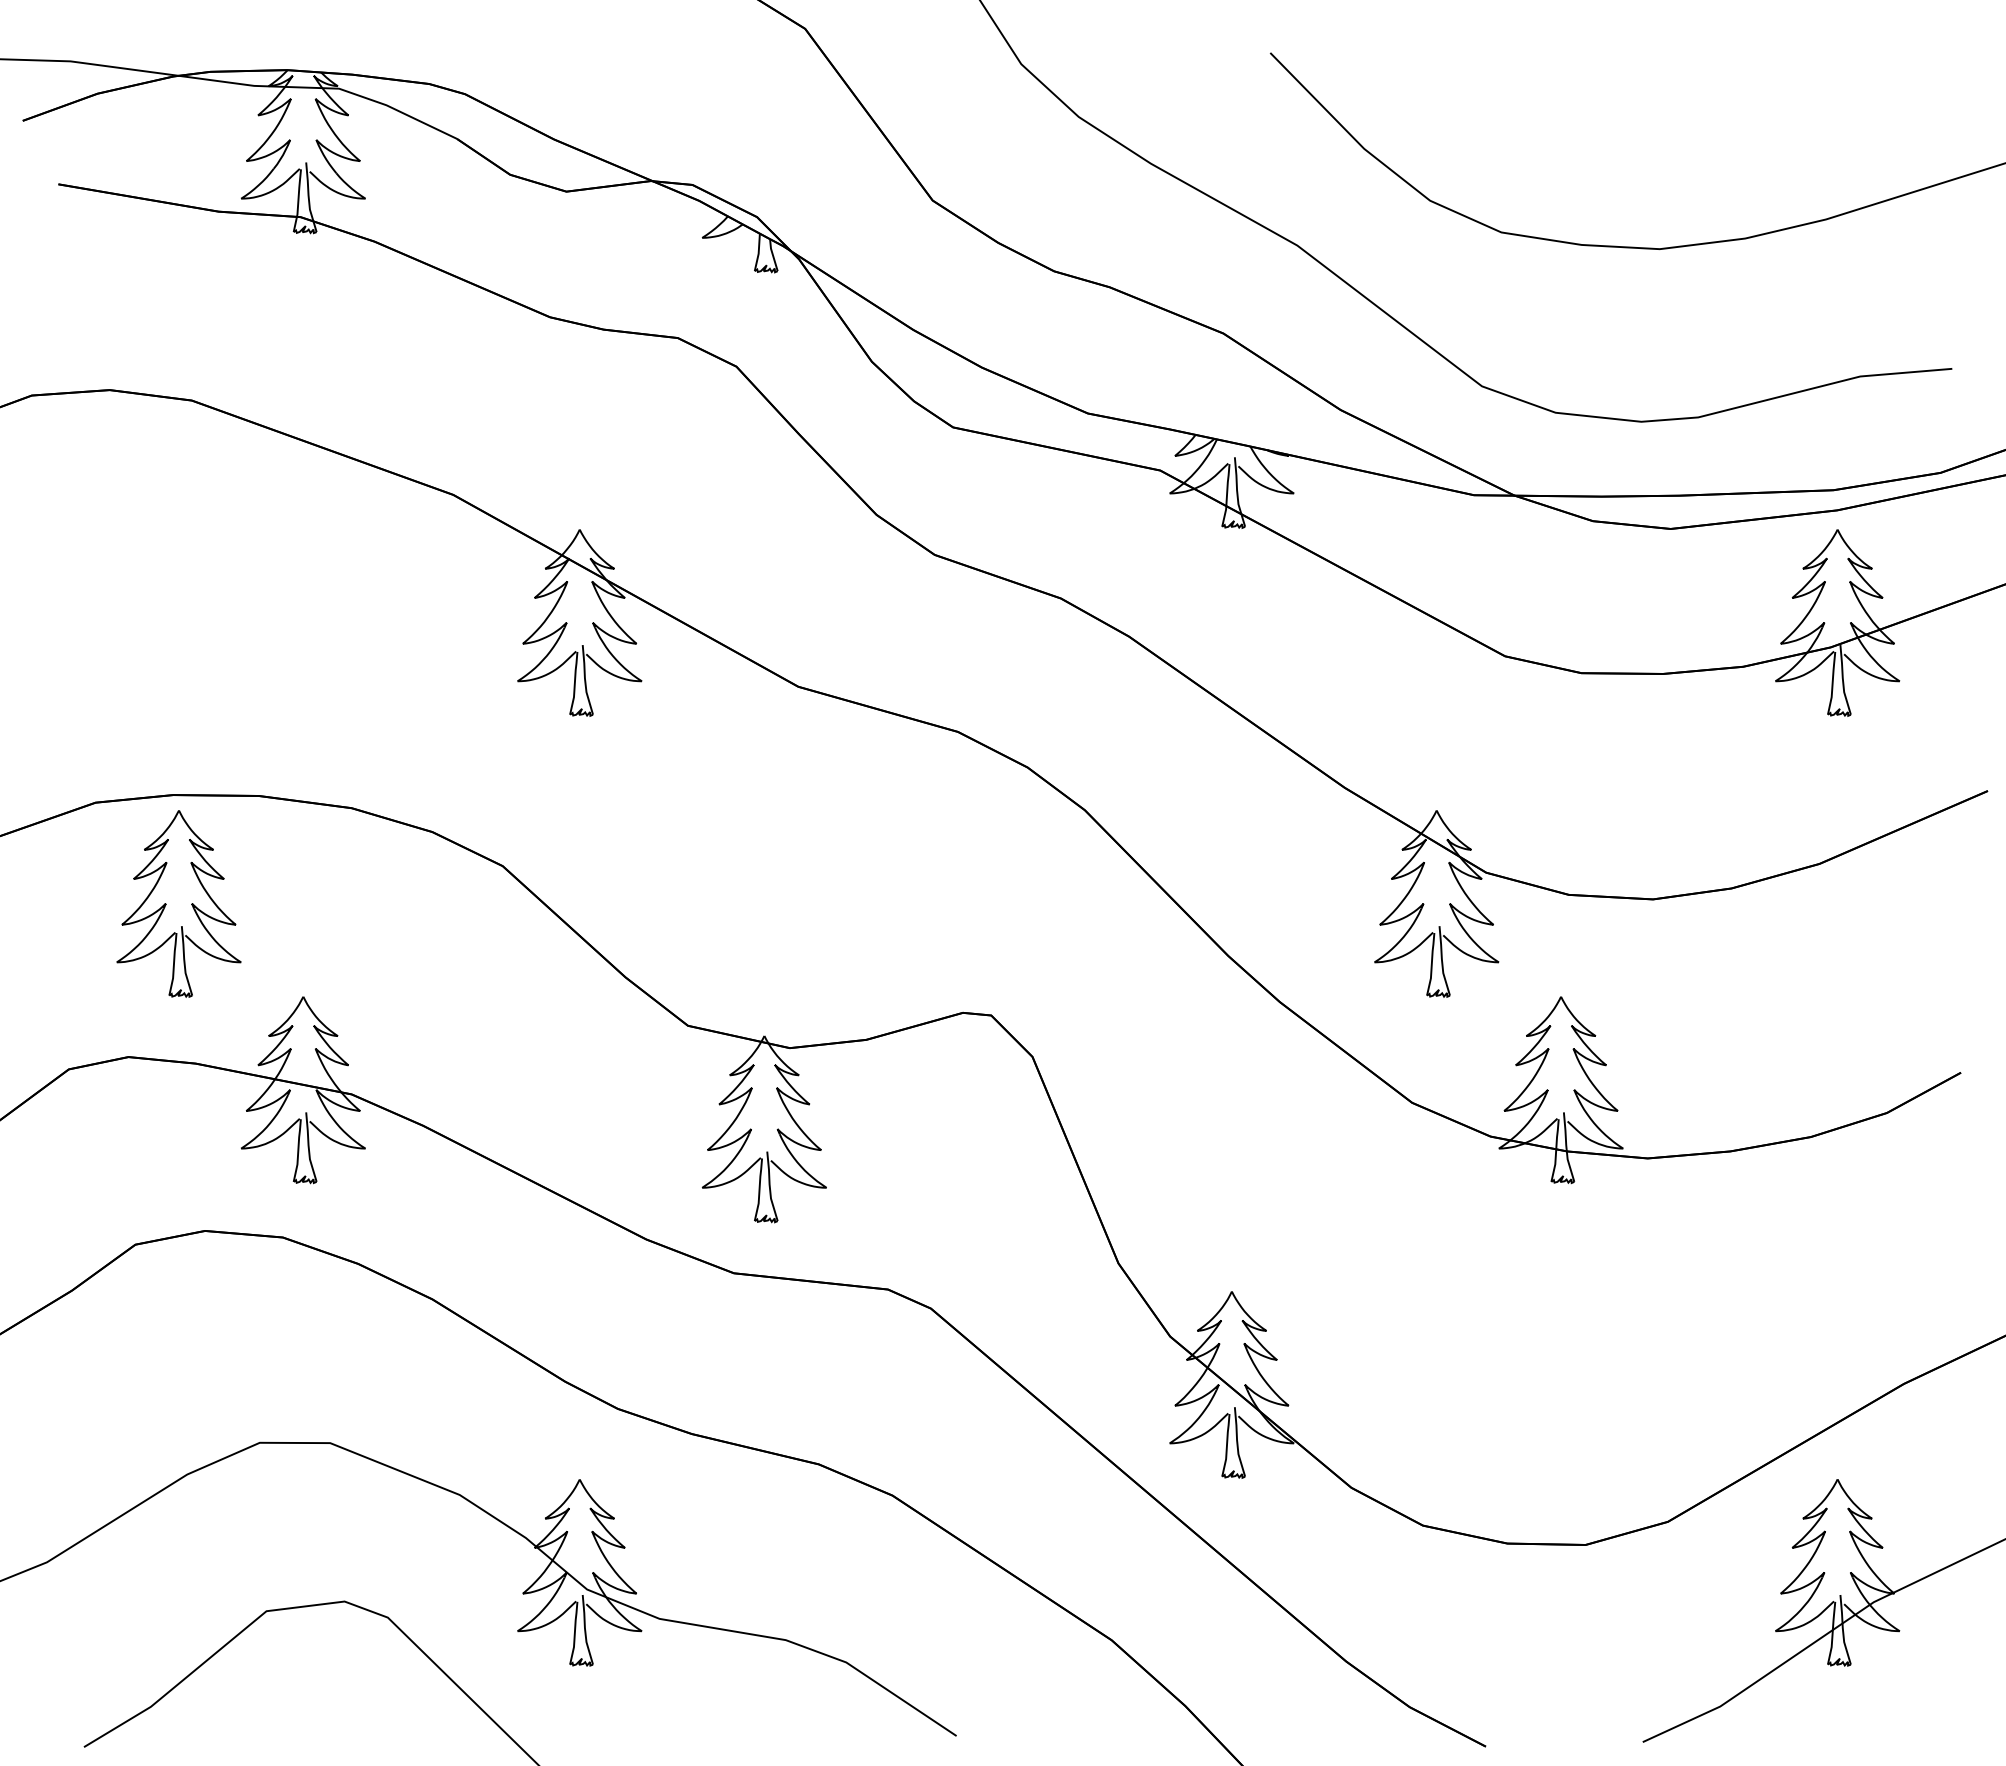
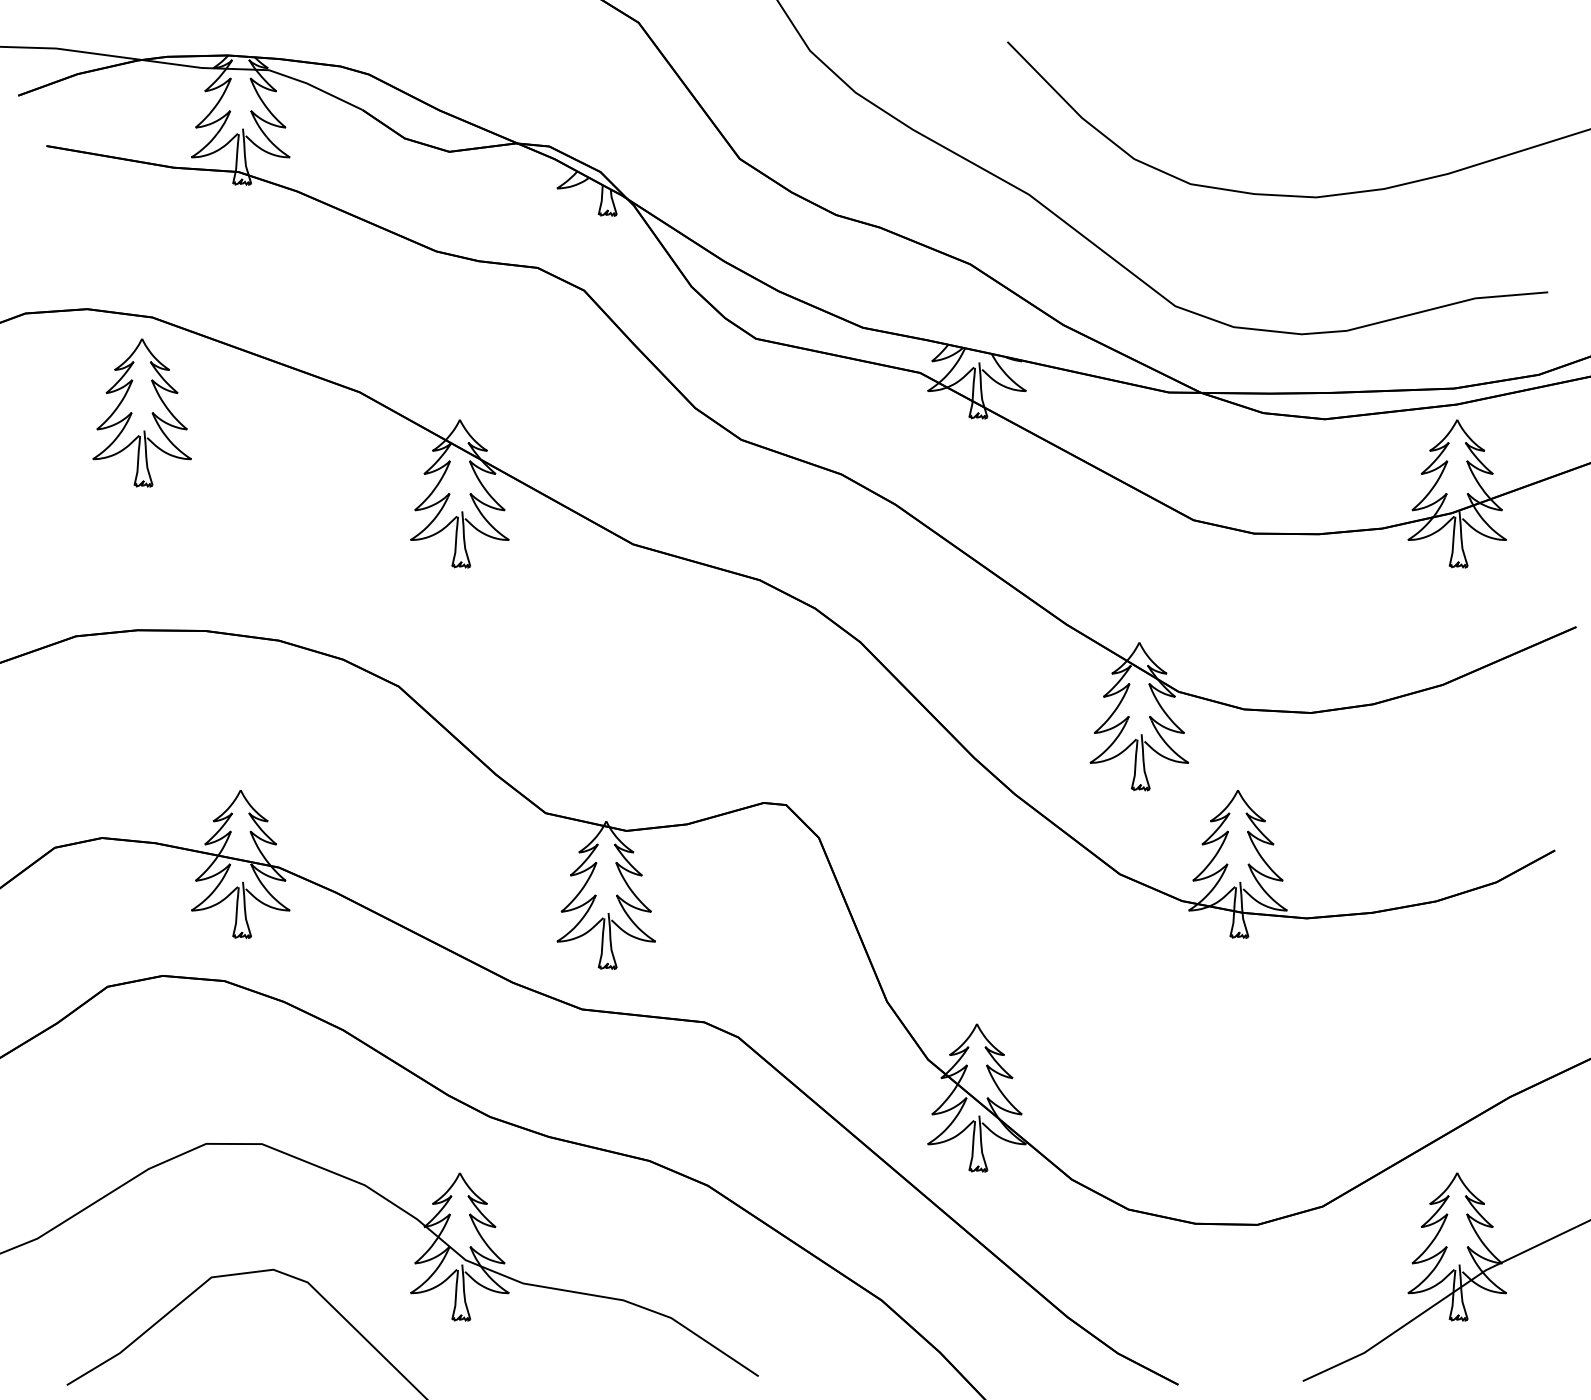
part: (166, 903) -> (132, 412), moved

